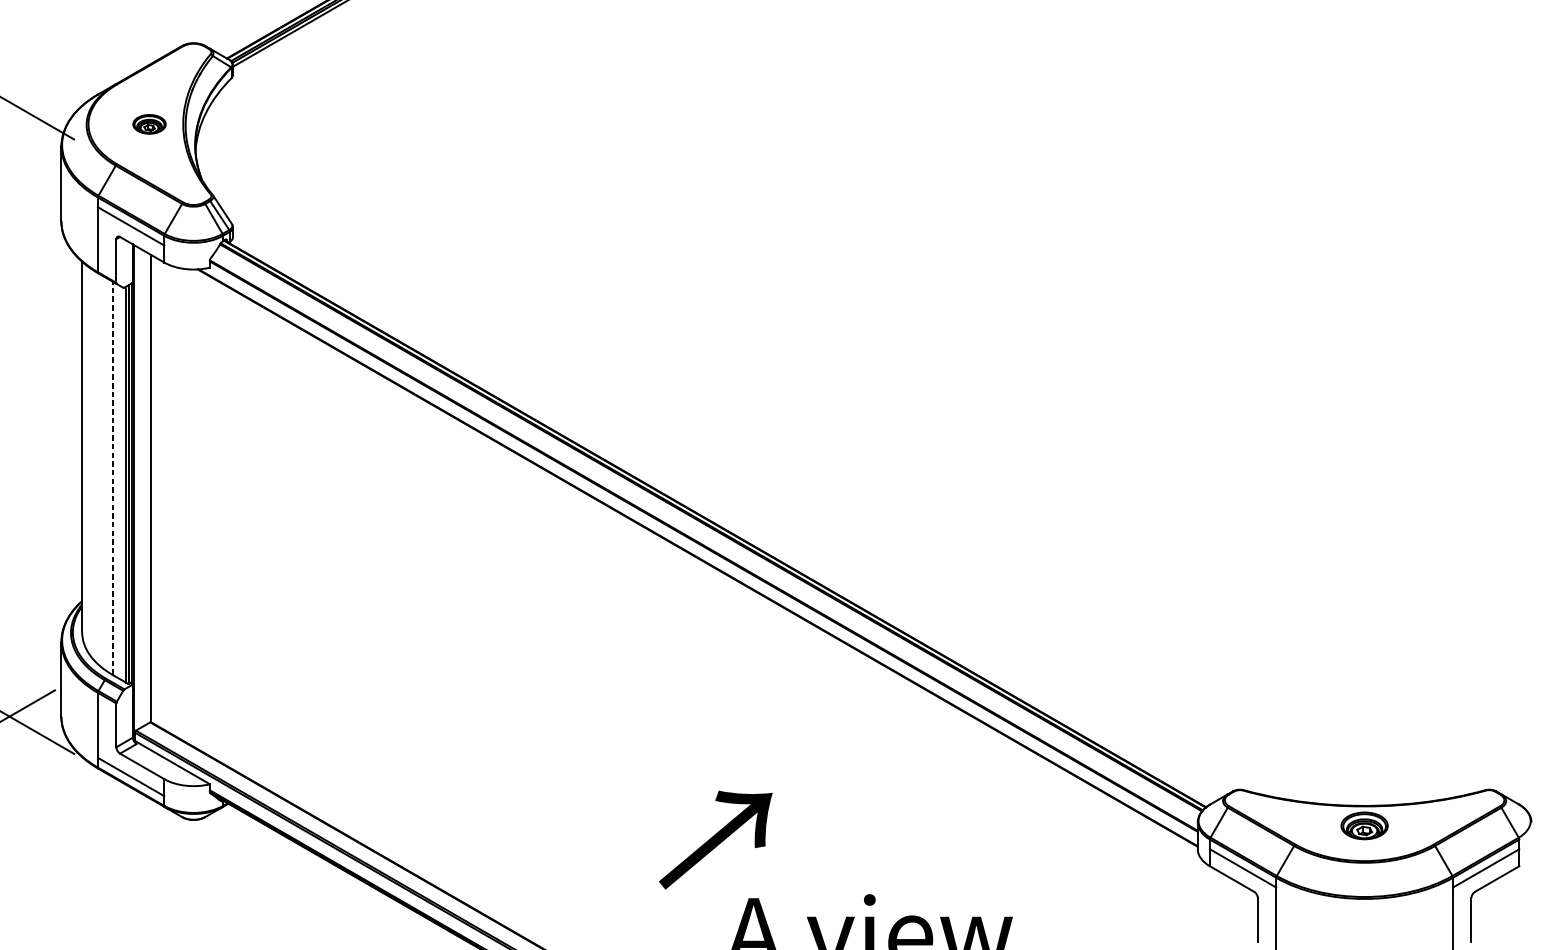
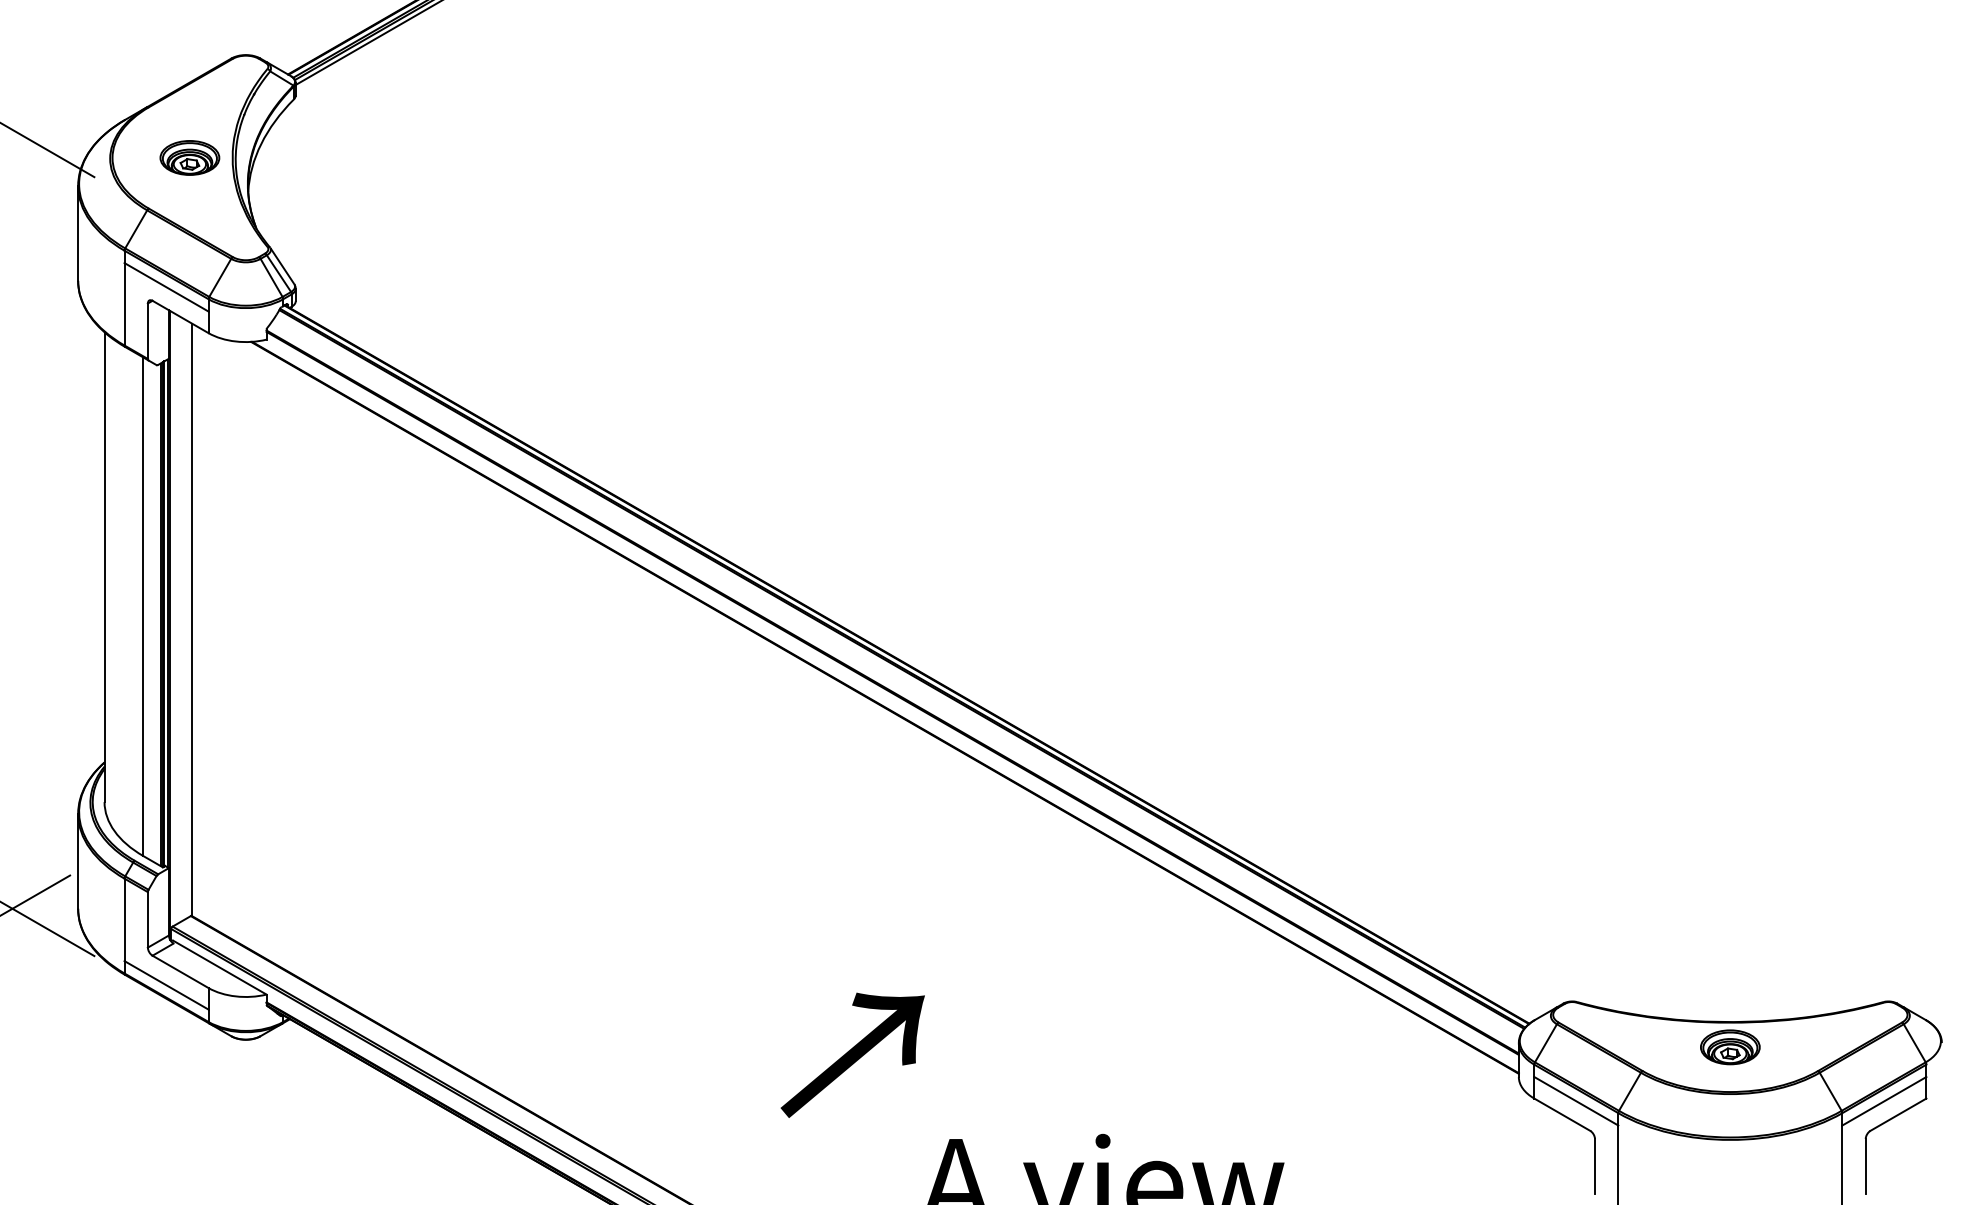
part: (149, 123) -> (189, 157), size x1.43
line: (112, 478) -> (143, 606), dashed -> solid
text: (715, 839) -> (852, 1054), moved

